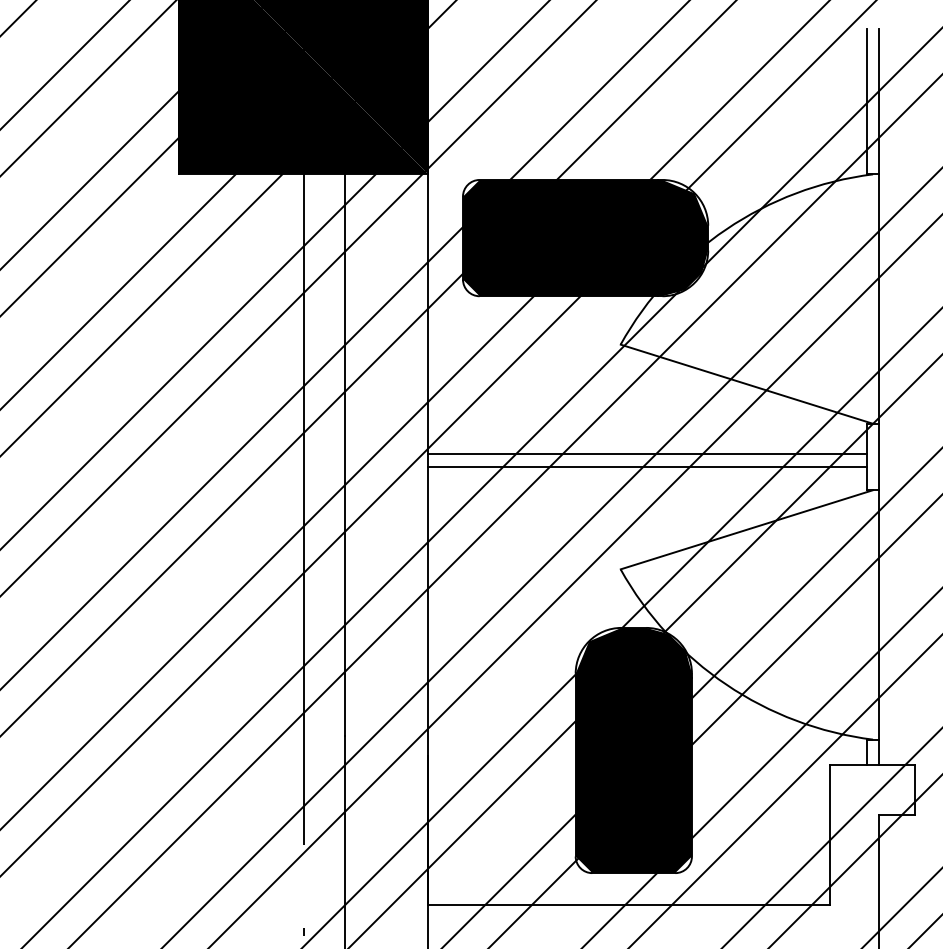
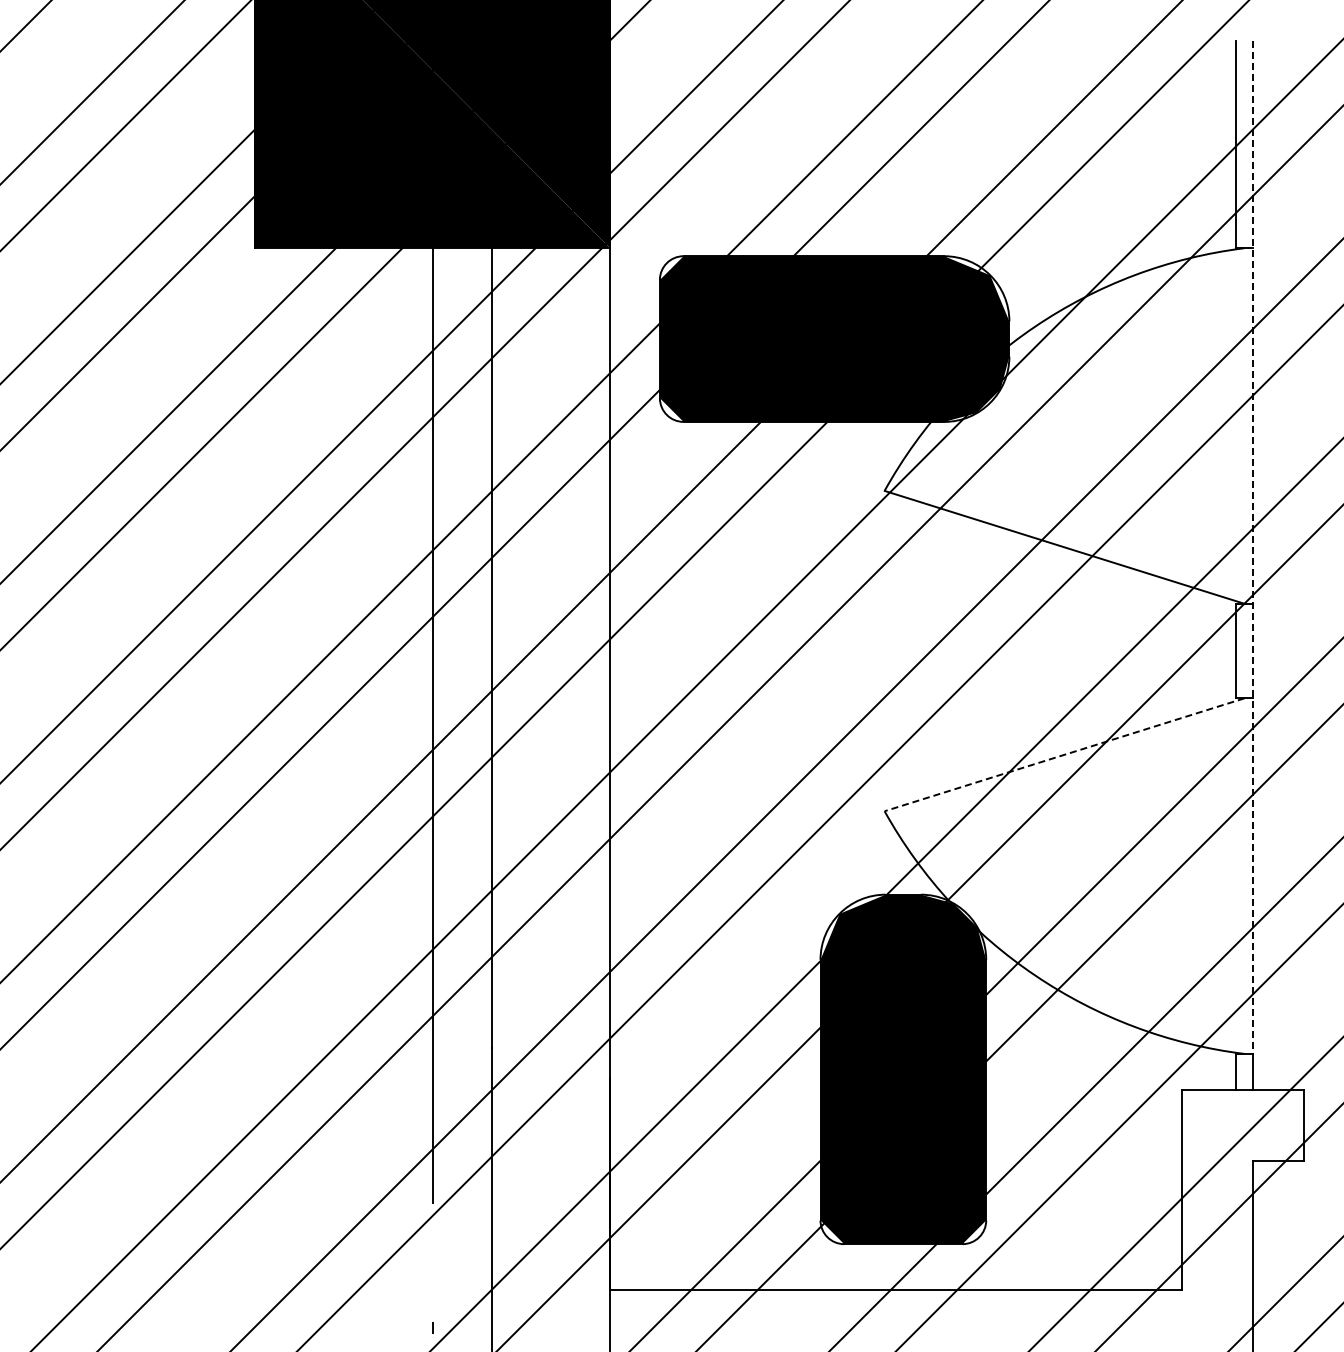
line: (879, 384) -> (1253, 547), solid -> dashed
line: (647, 454) -> (922, 647), removed
line: (647, 467) -> (922, 665), removed
line: (746, 529) -> (1064, 754), solid -> dashed

